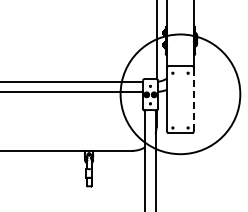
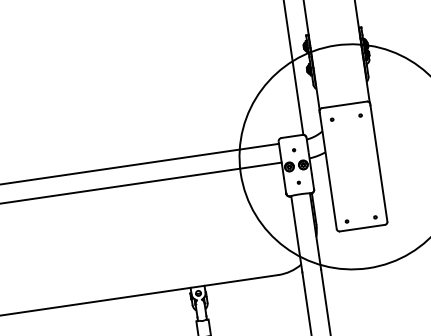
line: (194, 100) -> (379, 164), dashed -> solid

